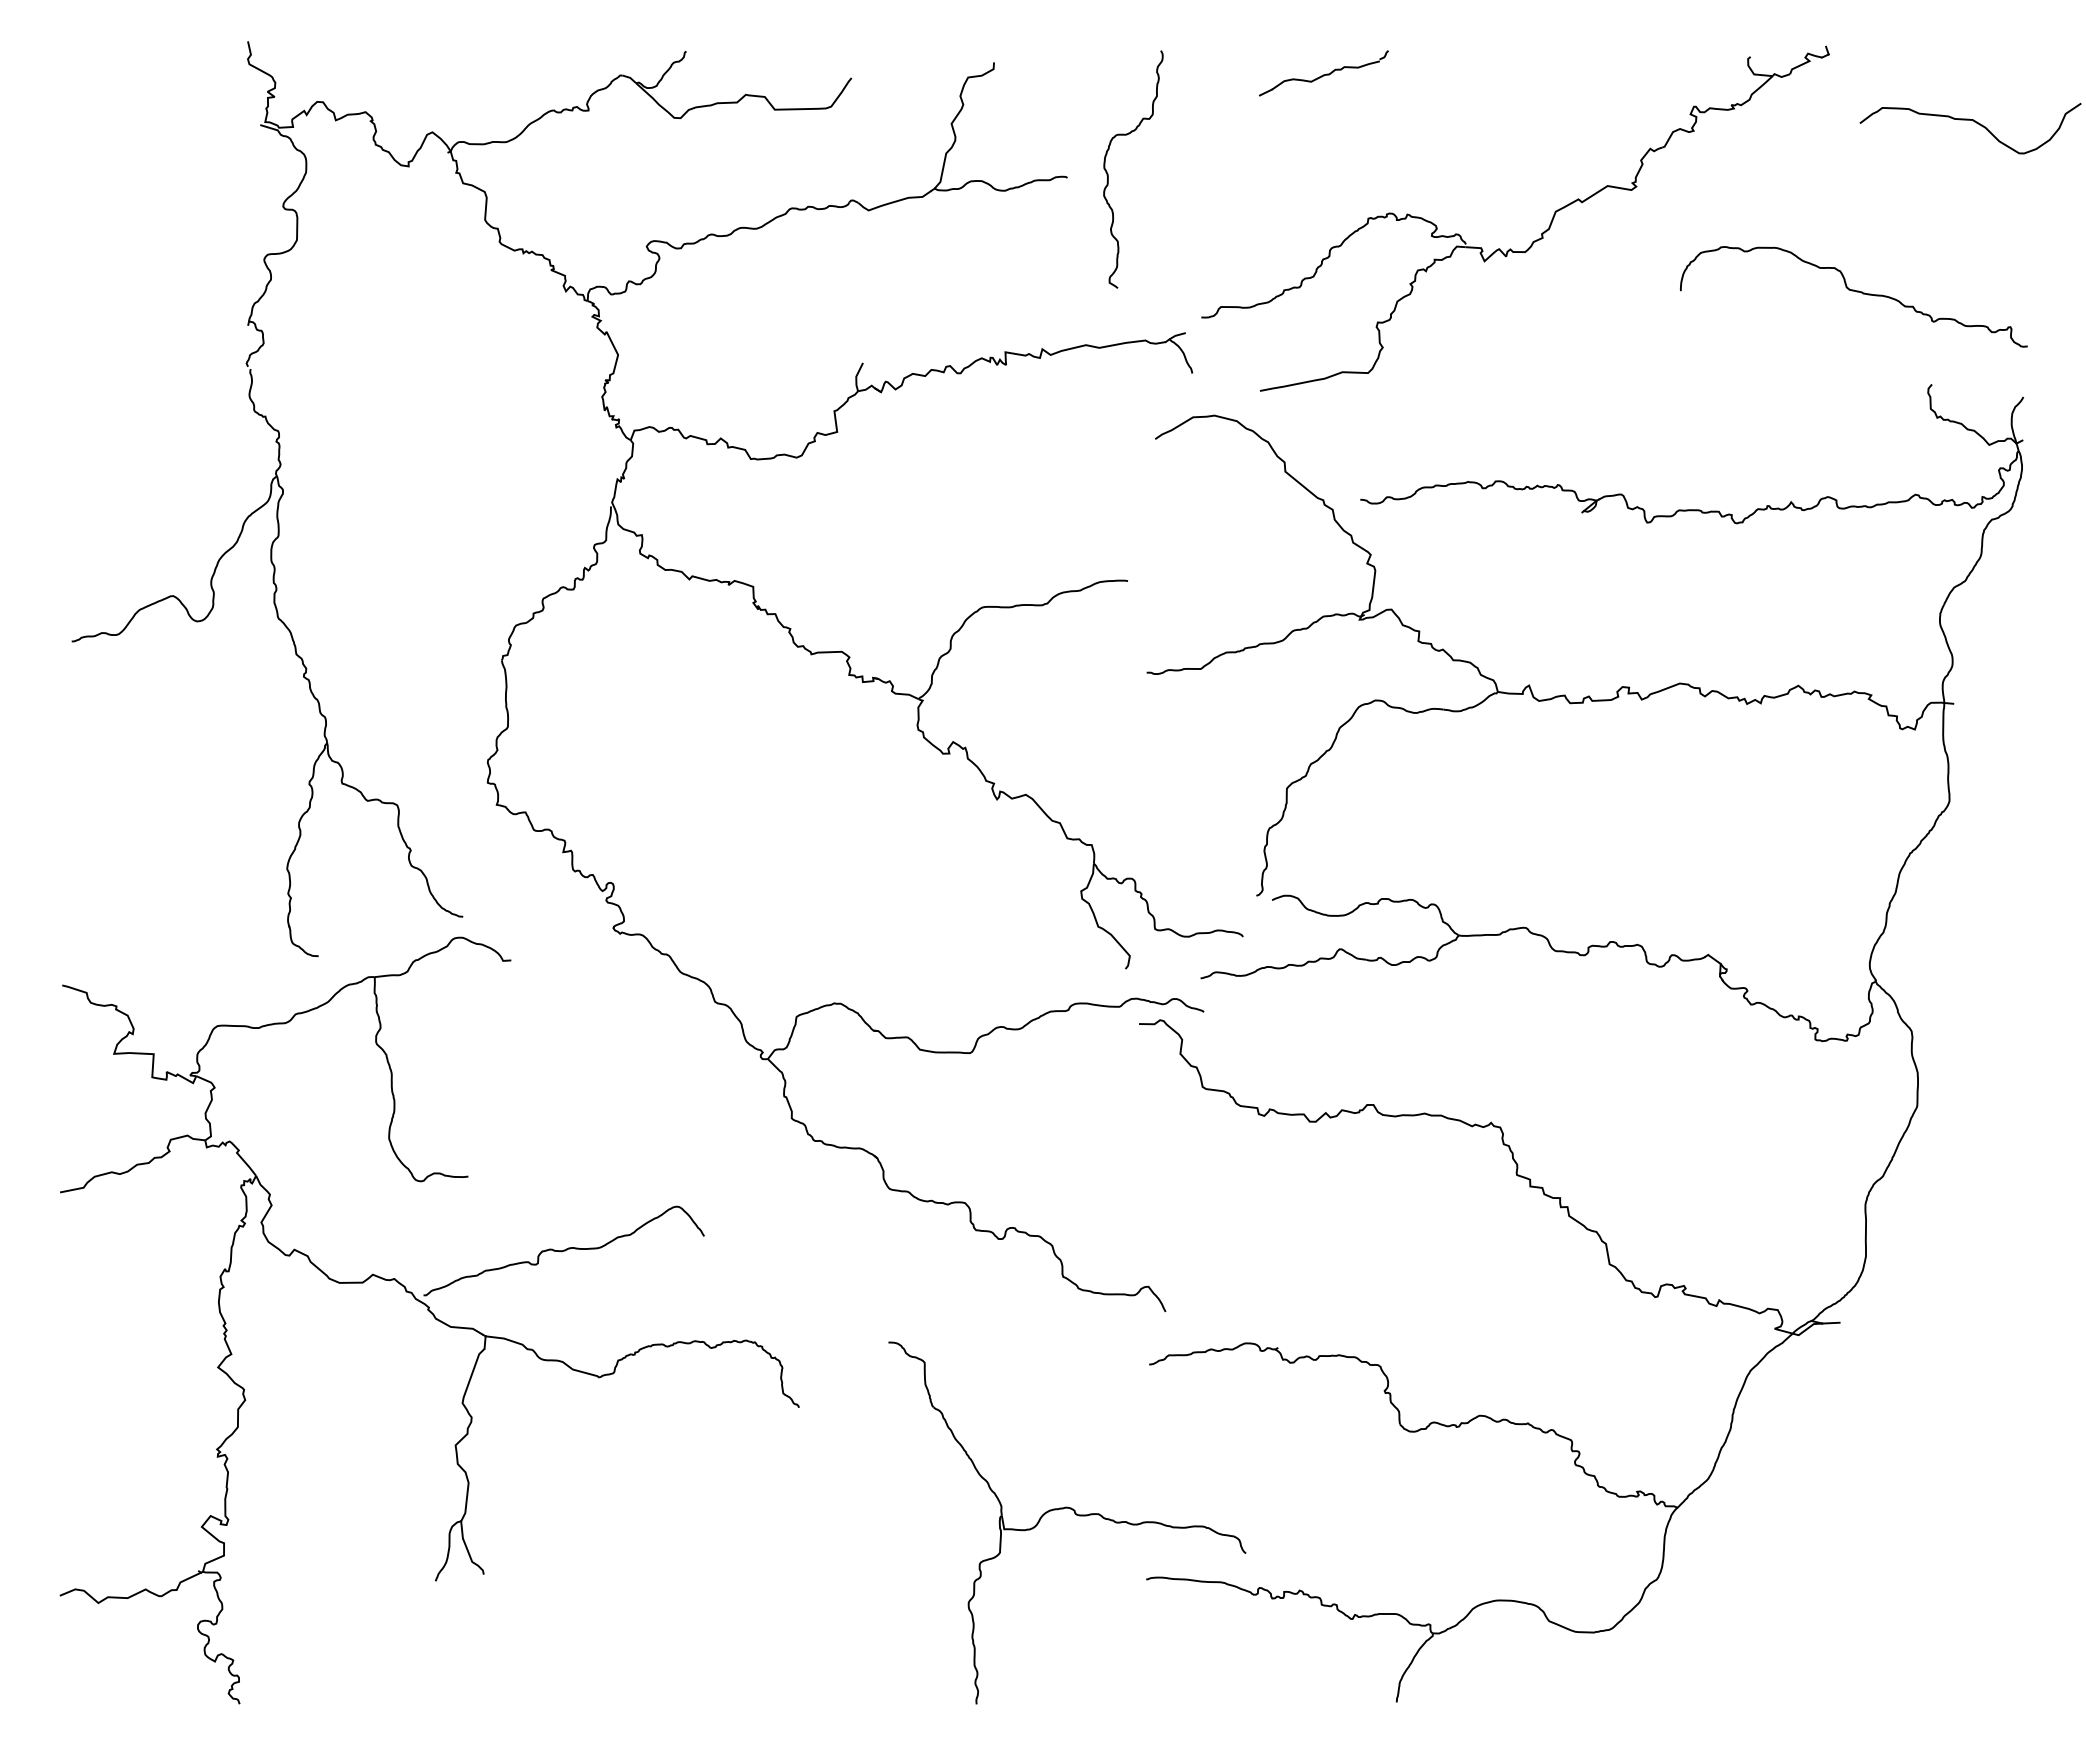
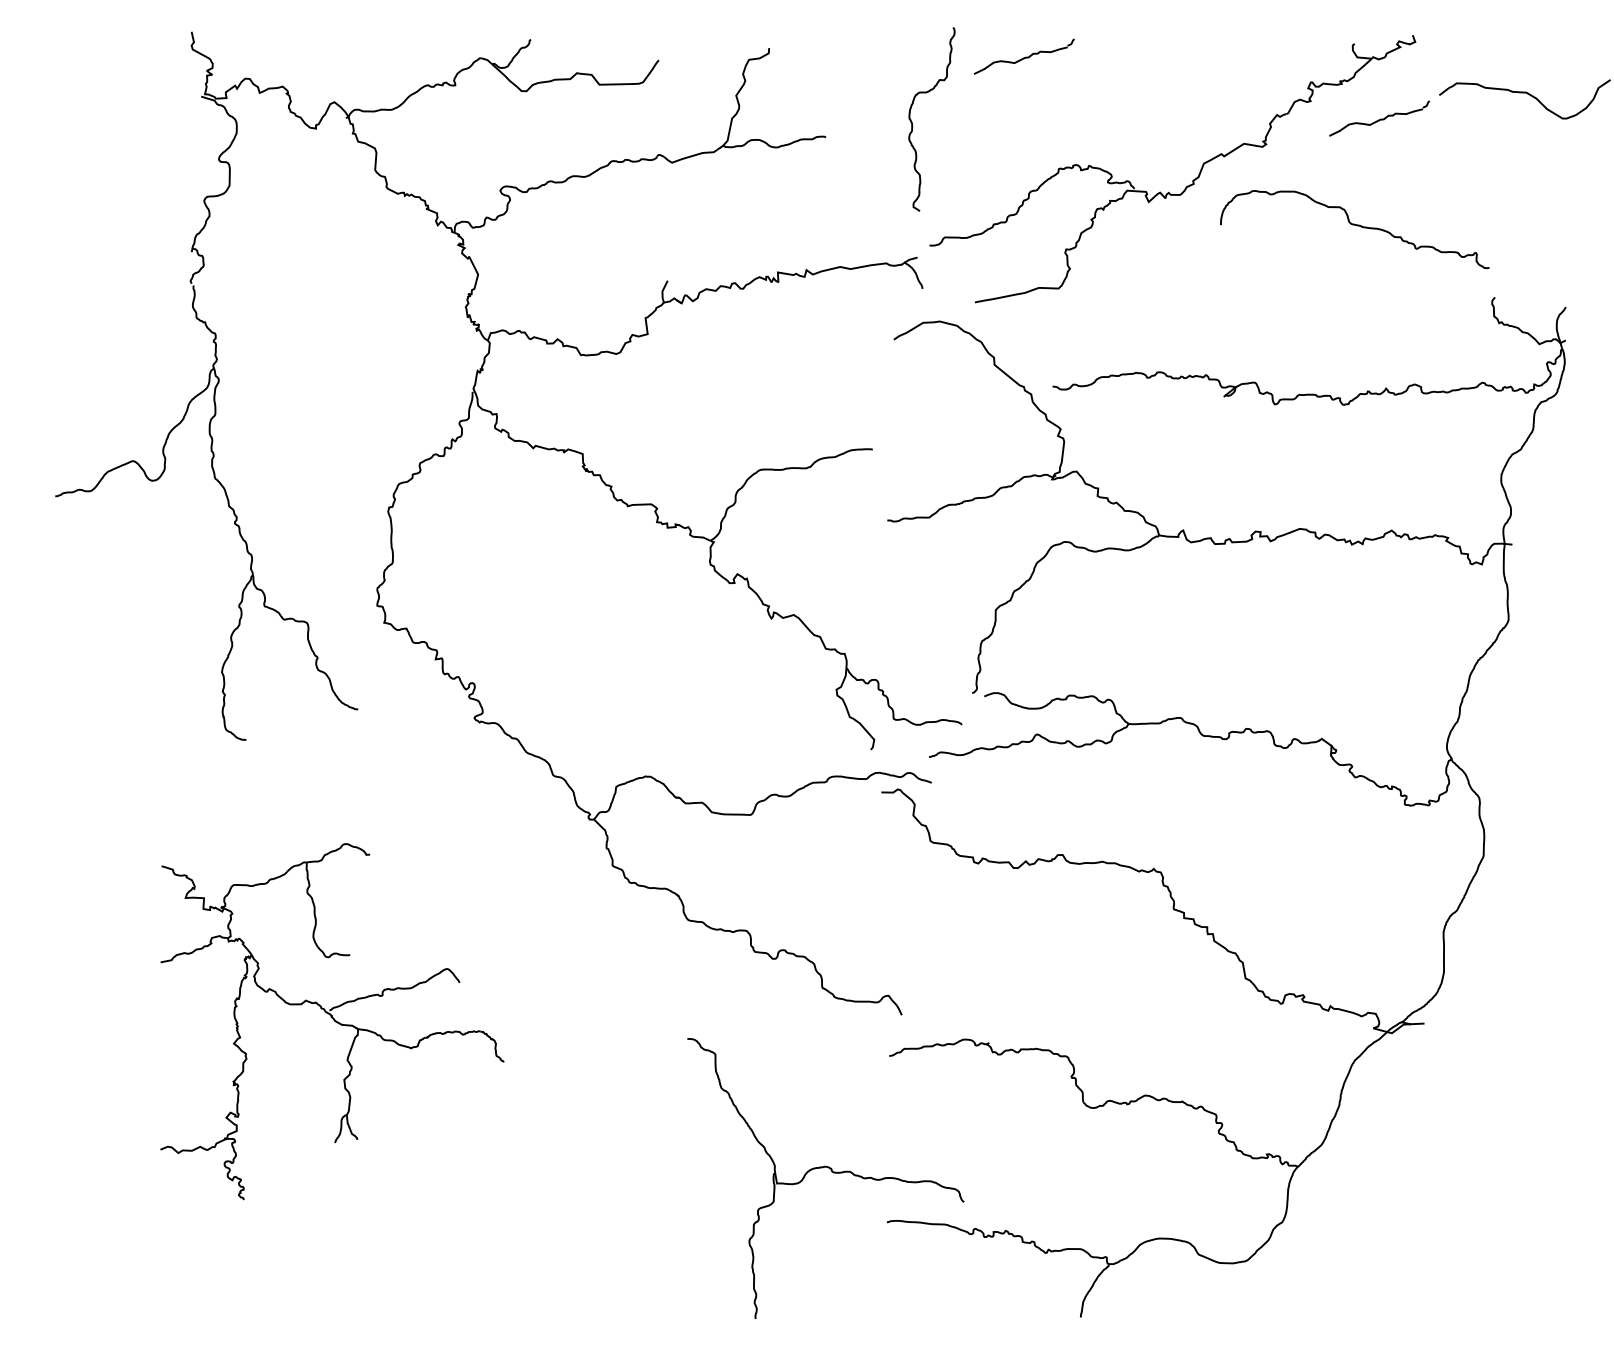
part: (1782, 153) -> (1379, 118), added
curve: (1108, 173) -> (912, 122), moved
curve: (1853, 291) -> (1354, 225), moved
part: (429, 1320) -> (332, 1021), size x0.6

